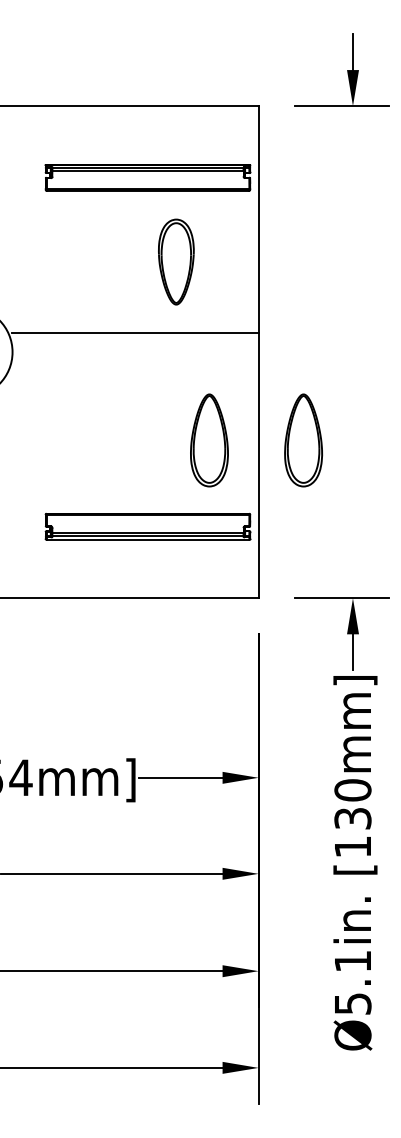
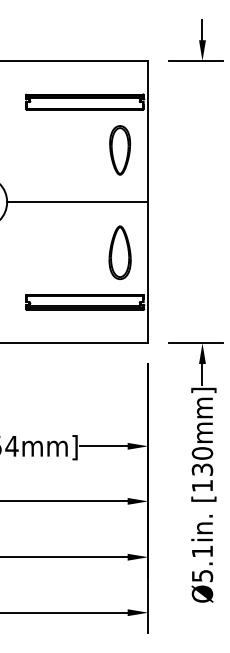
part: (176, 262) -> (120, 150), moved
line: (135, 333) -> (77, 202), moved
part: (302, 440) -> (173, 252), removed

